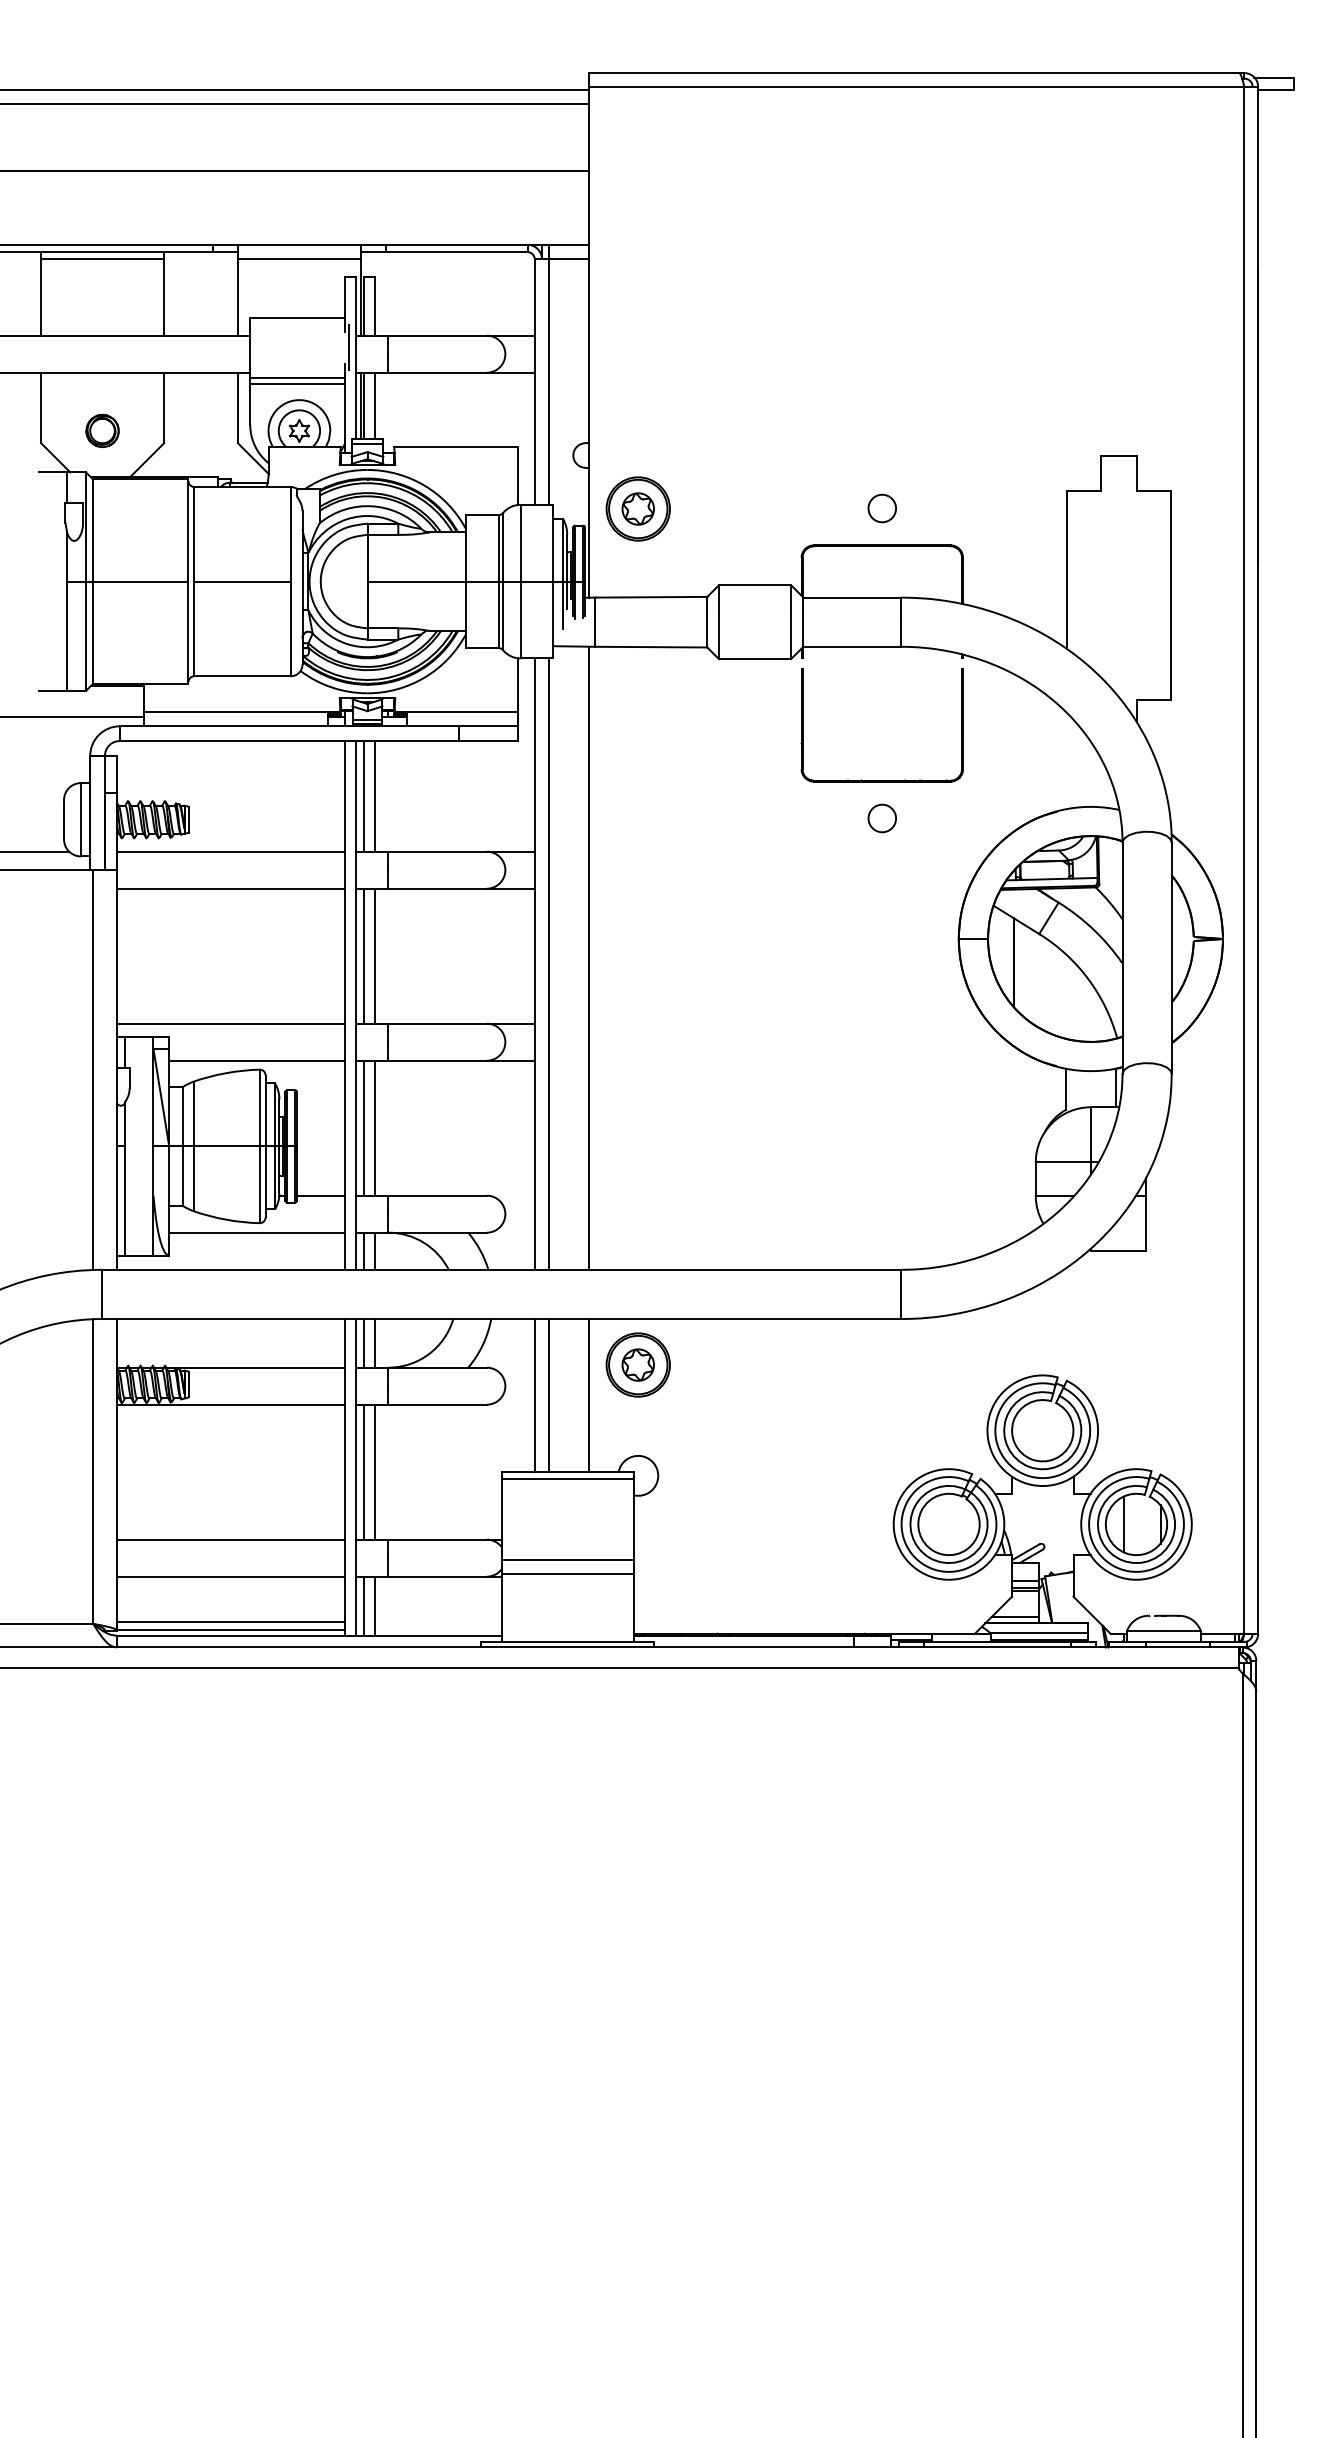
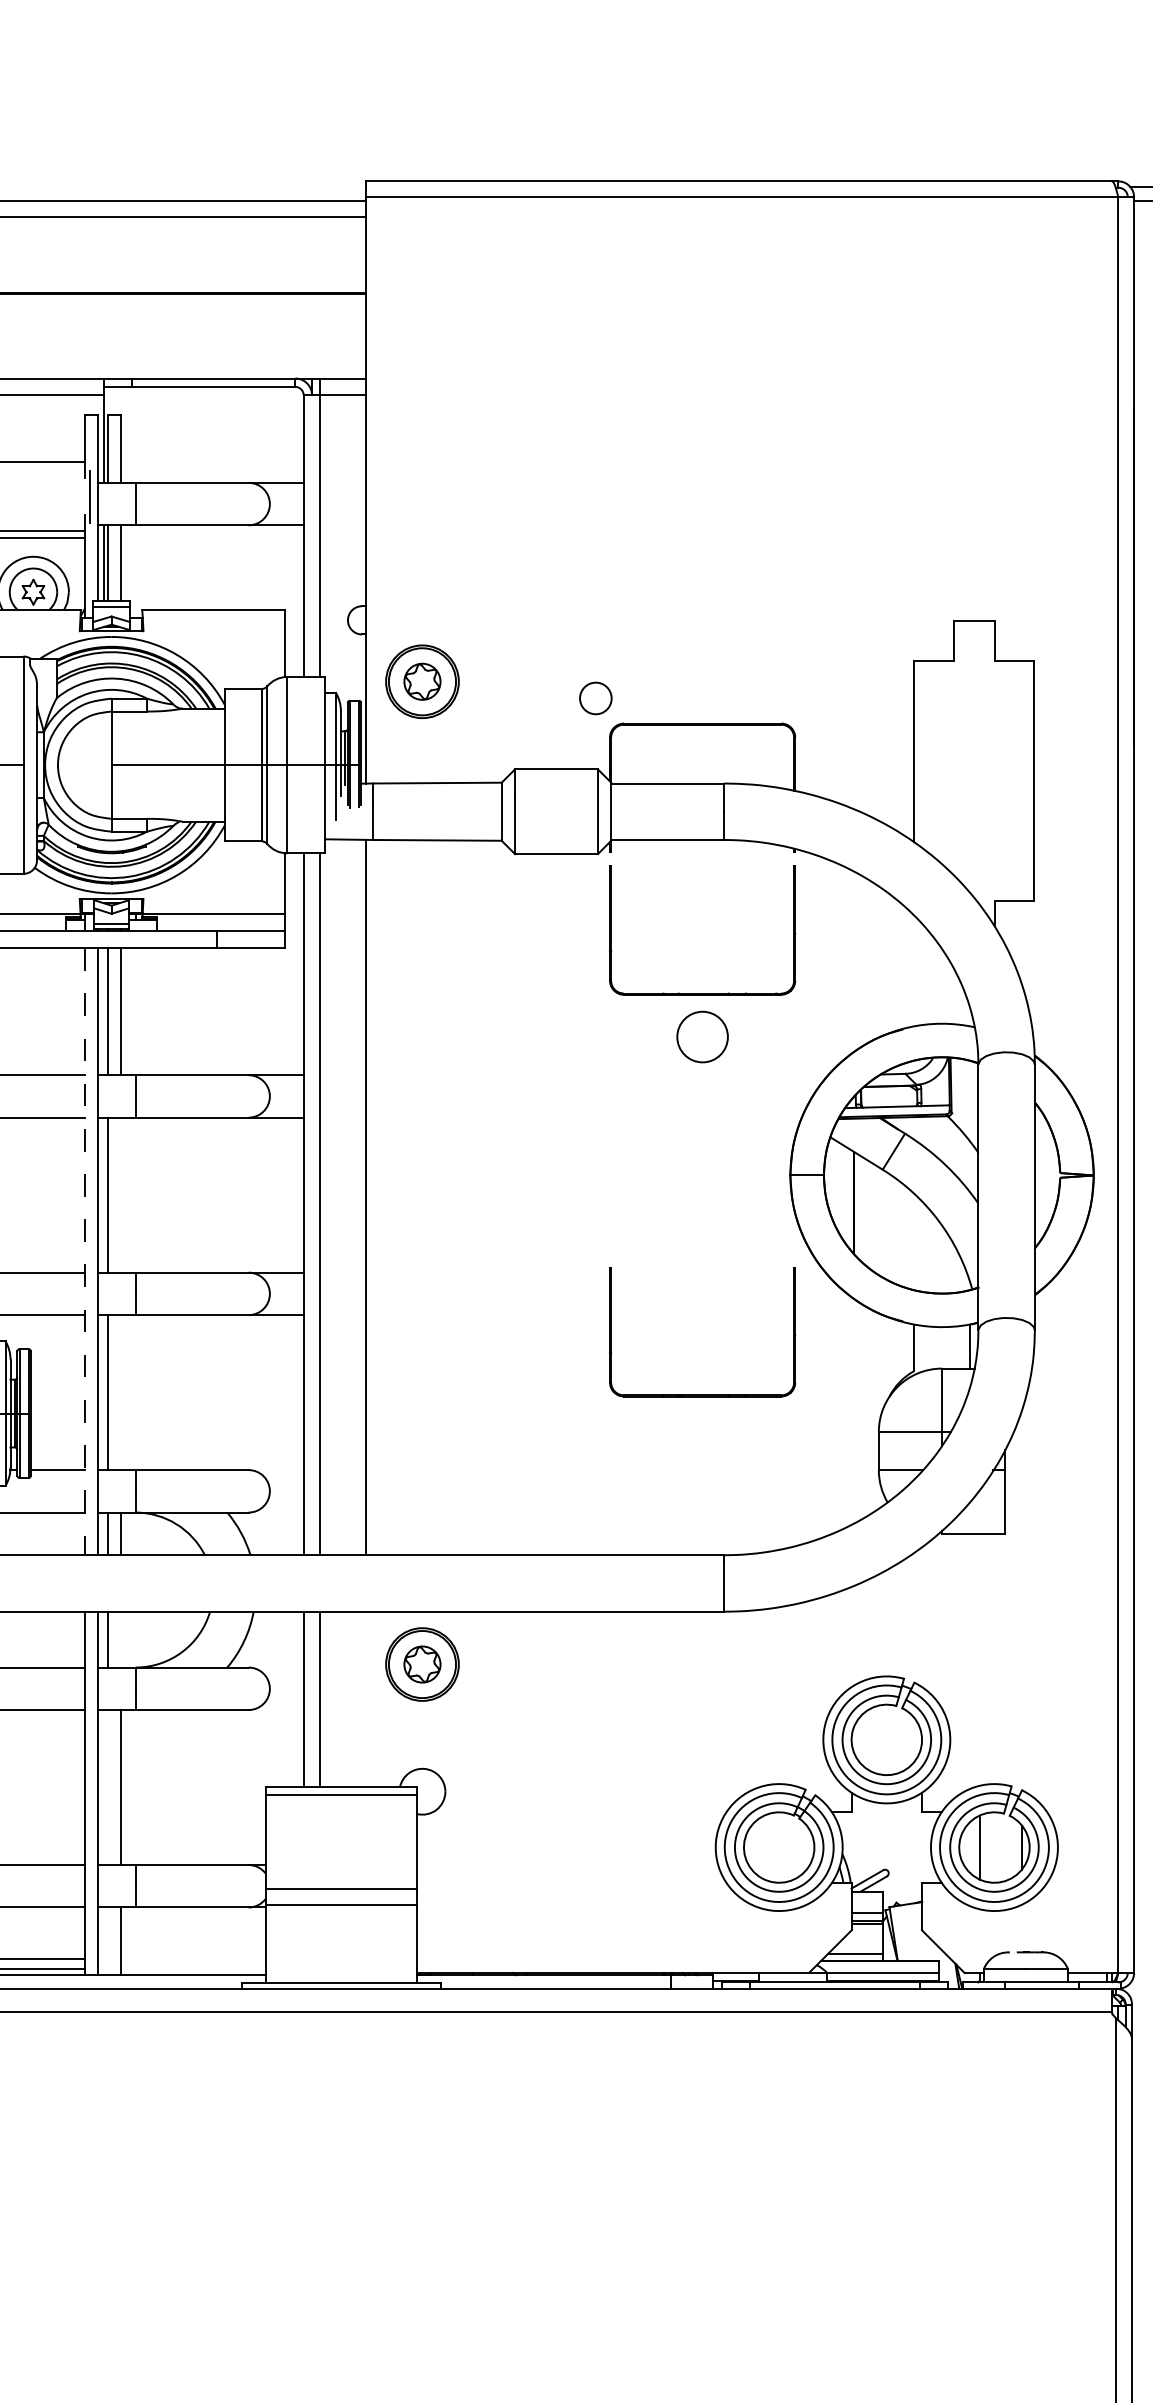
circle: (881, 508) -> (594, 698), moved
circle: (882, 818) -> (702, 1037), size x1.6
line: (375, 955) -> (120, 1194), removed
line: (344, 1005) -> (85, 1251), solid -> dashed
line: (375, 1127) -> (120, 1391), removed
part: (881, 1130) -> (701, 1395), added
line: (375, 1343) -> (120, 1639), removed
line: (589, 1395) -> (366, 1699), removed
line: (364, 1471) -> (108, 1786), removed
line: (364, 1605) -> (108, 1940), removed

